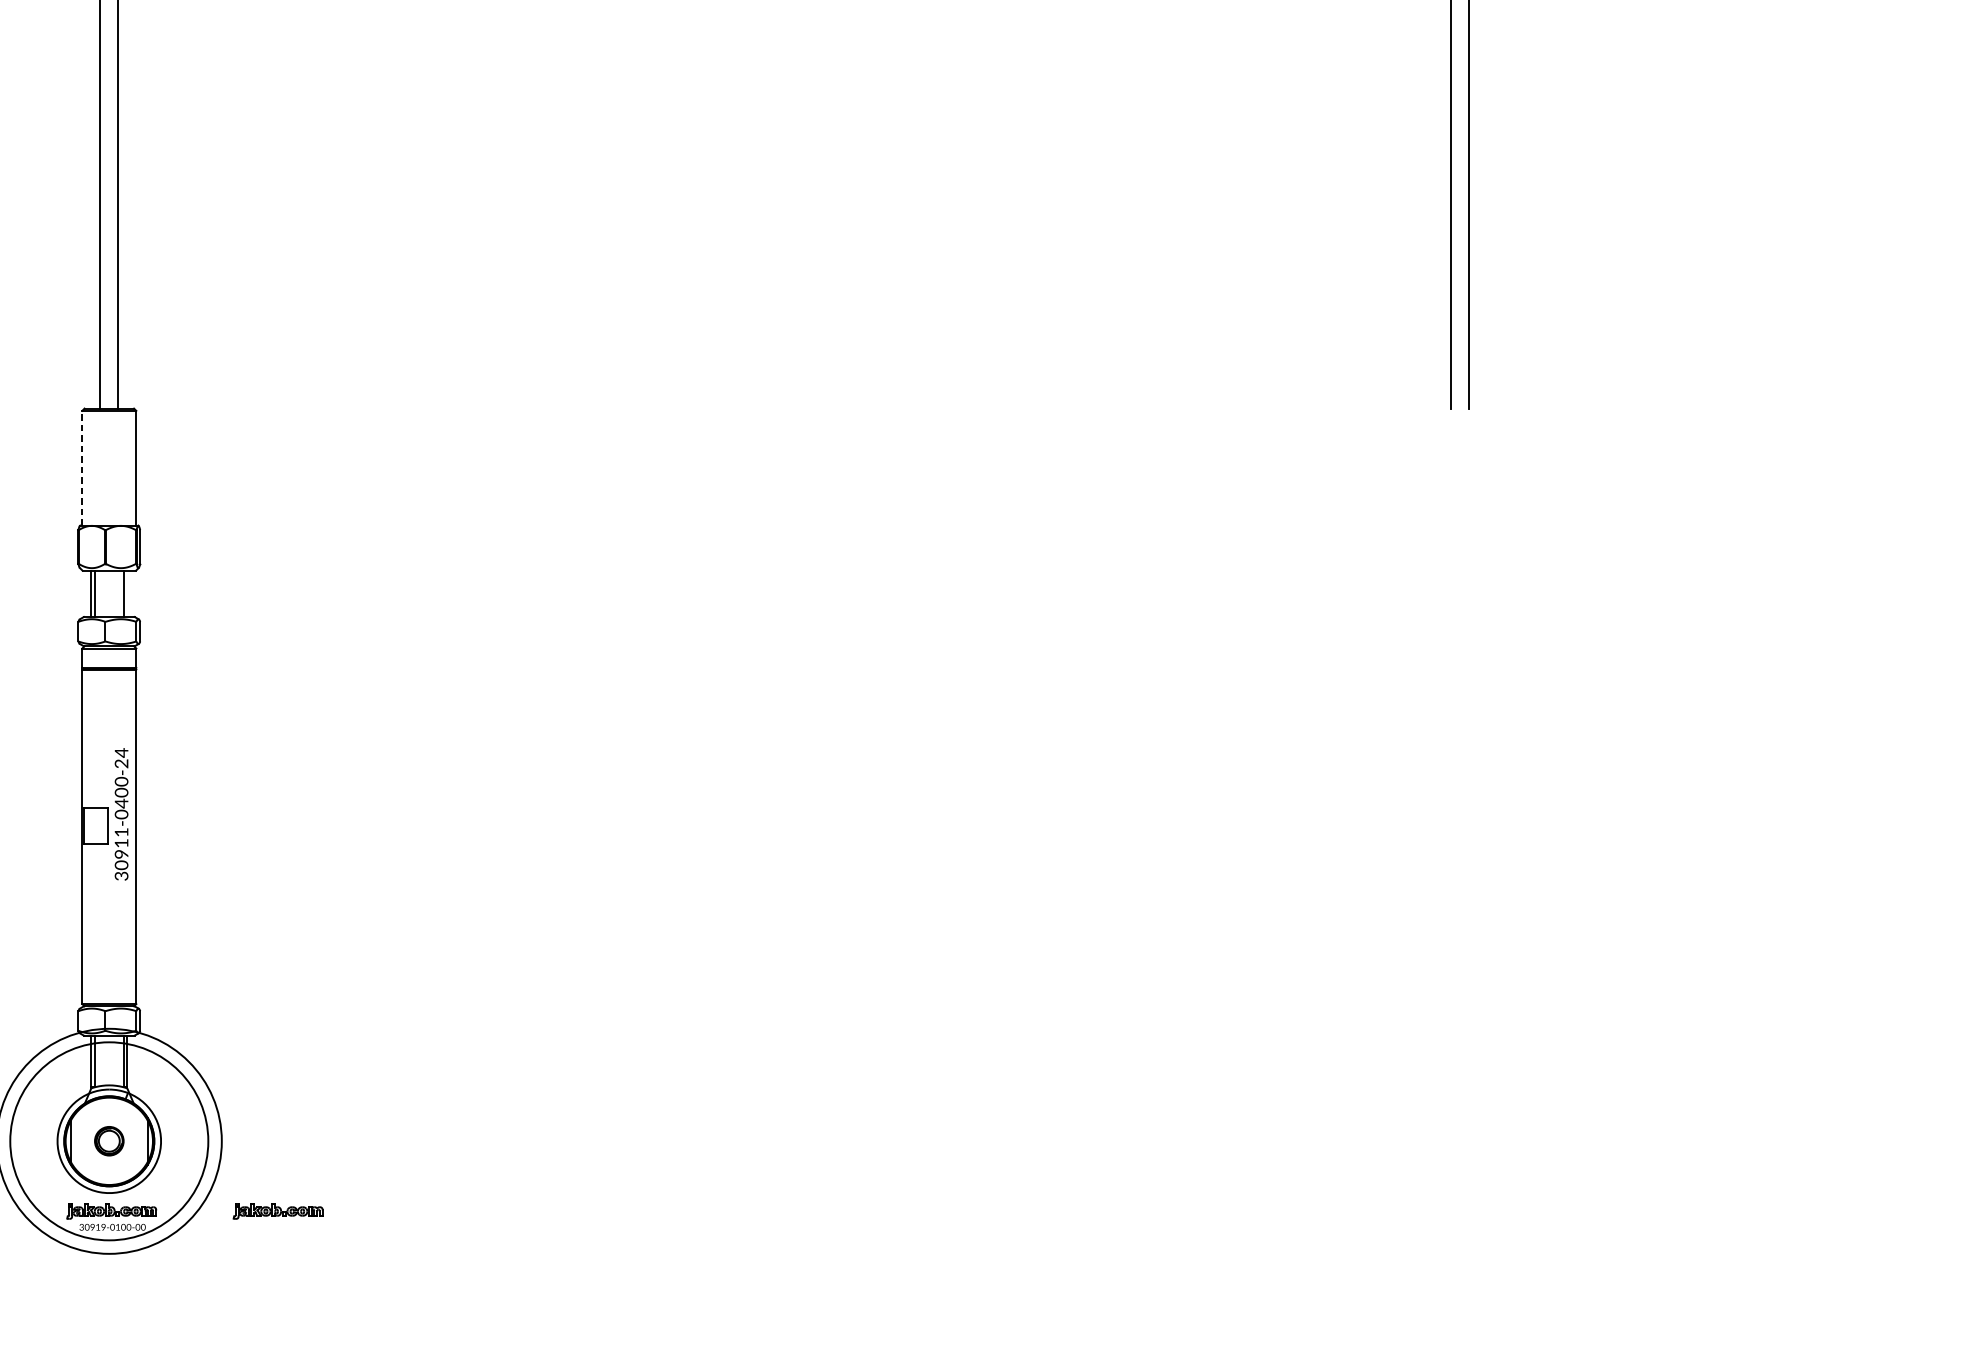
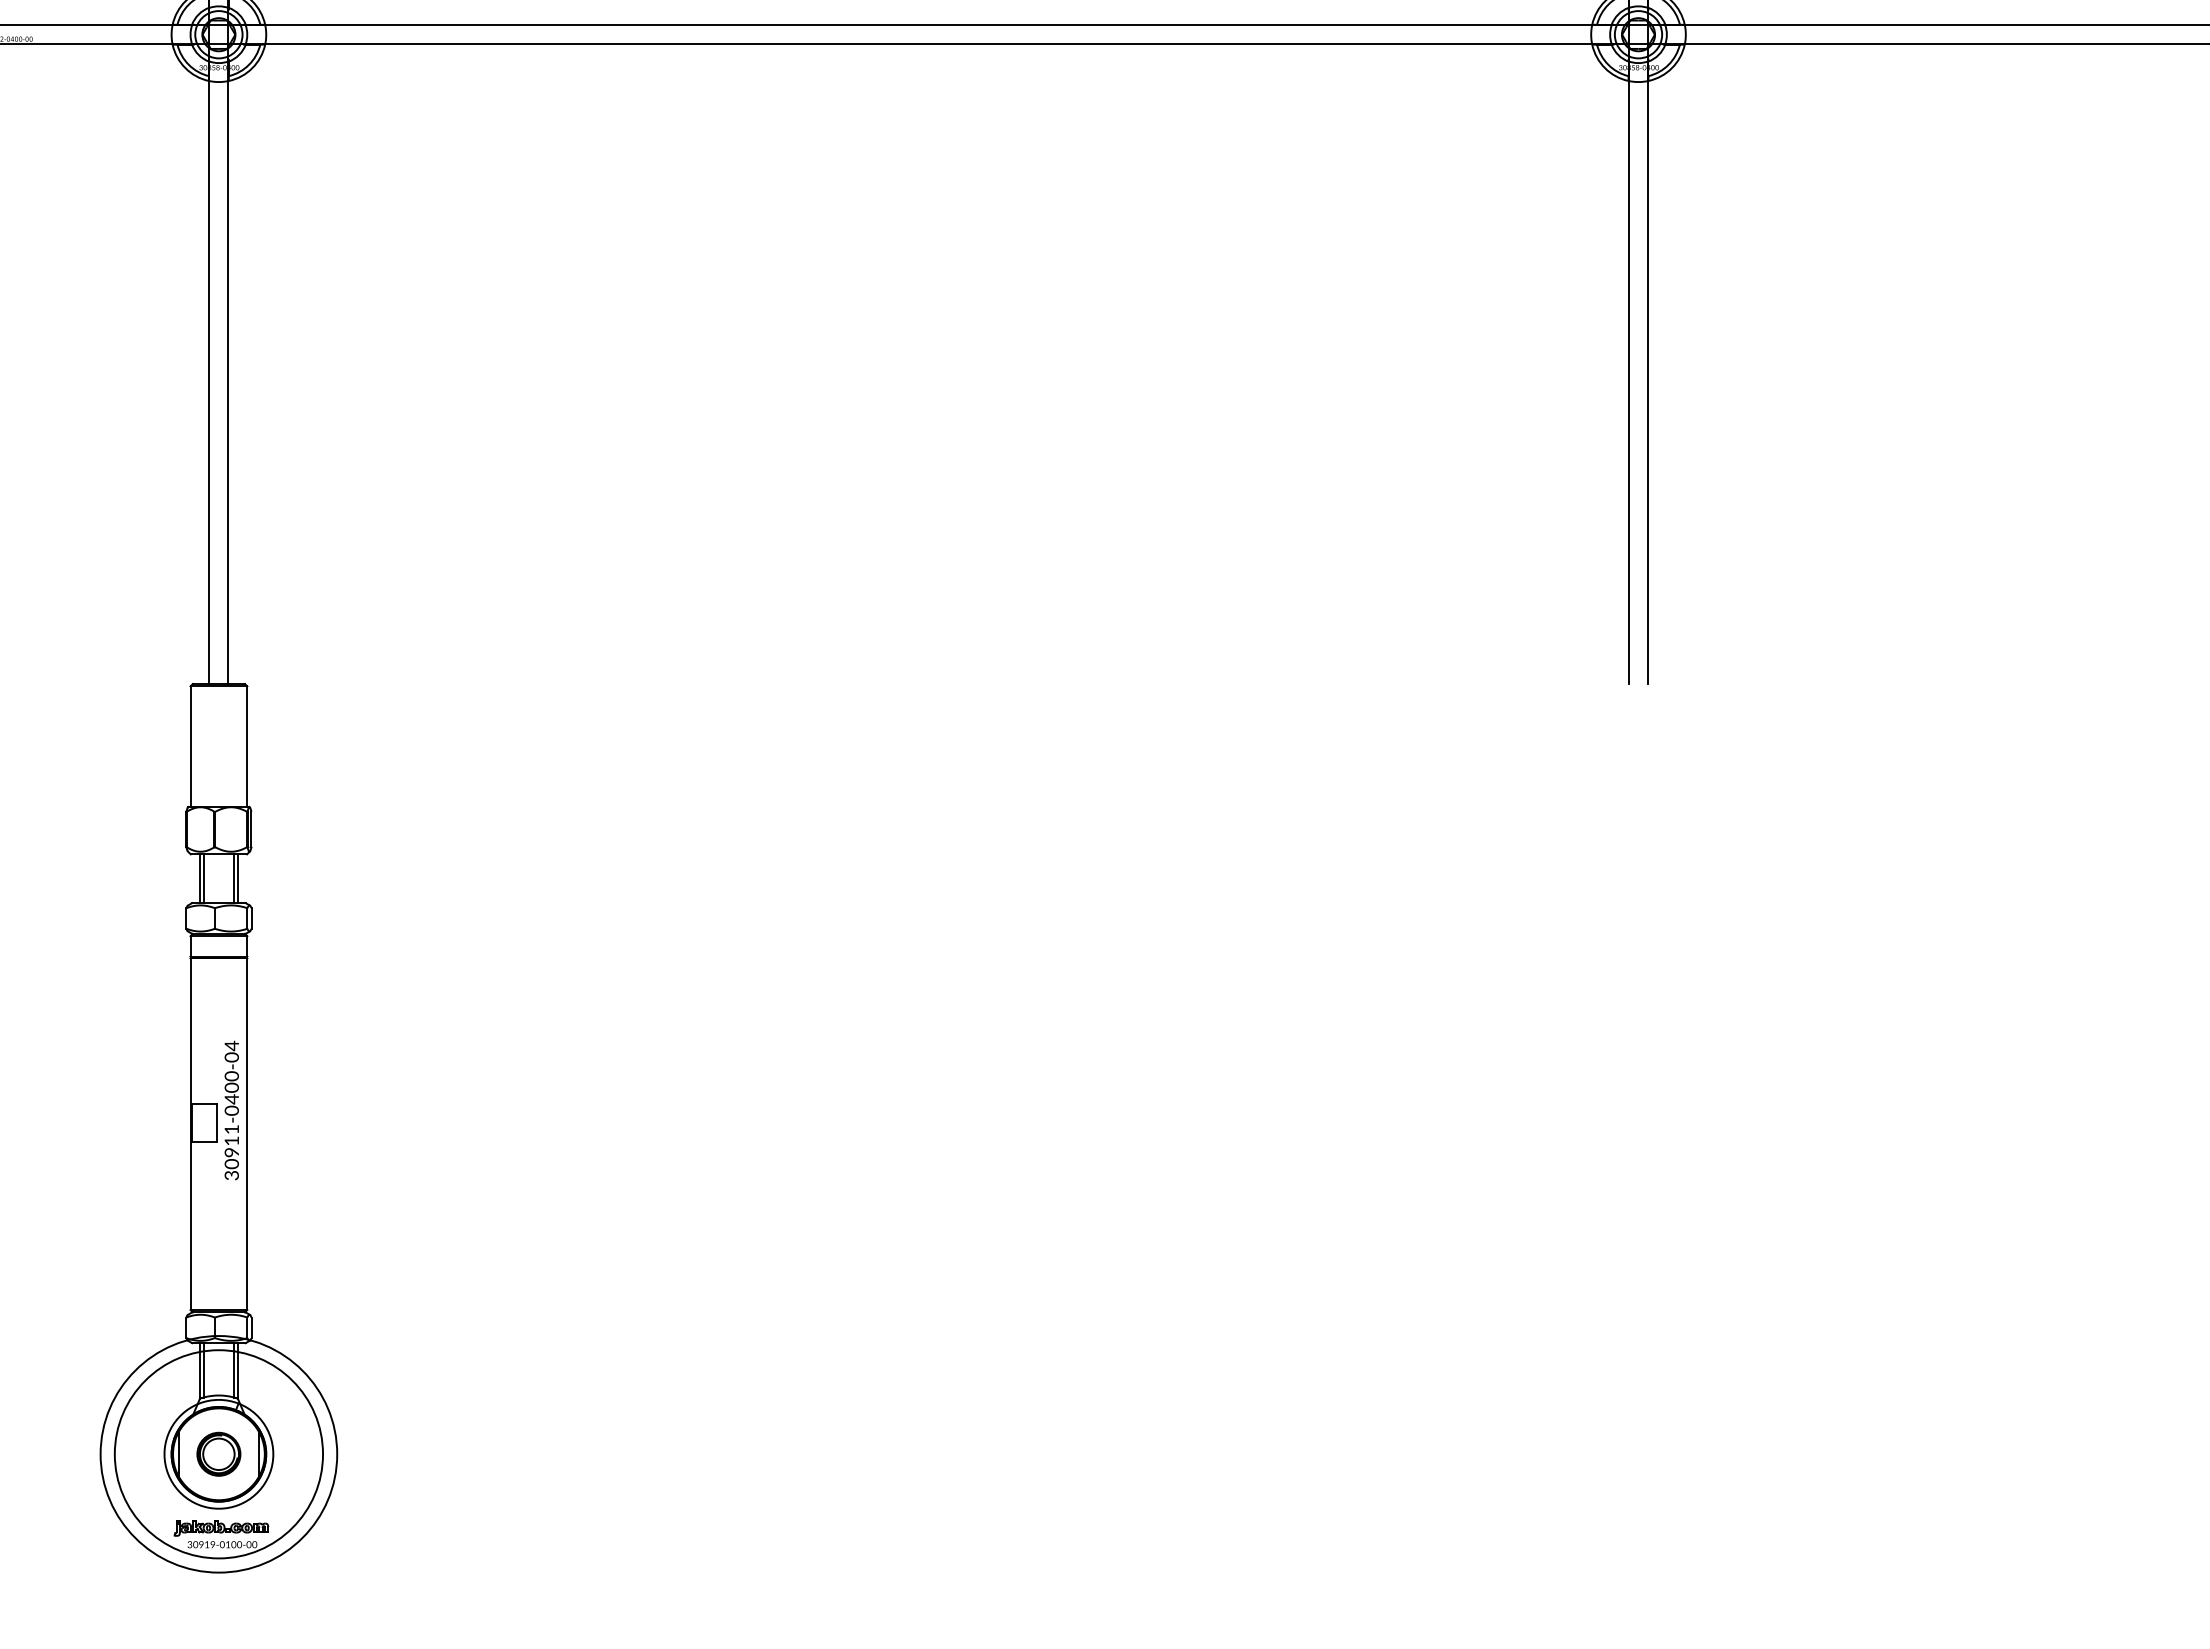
line: (82, 468) -> (190, 746), dashed -> solid
line: (126, 593) -> (237, 878), added
text: (121, 763) -> (231, 1057), 30911-0400-24 -> 30911-0400-04
part: (108, 1140) -> (218, 1453), size x1.43
part: (278, 1211) -> (396, 1528), removed

